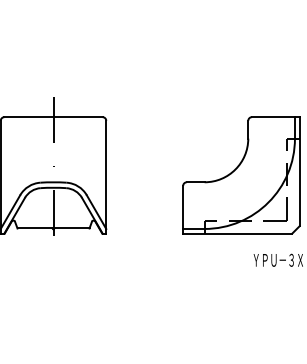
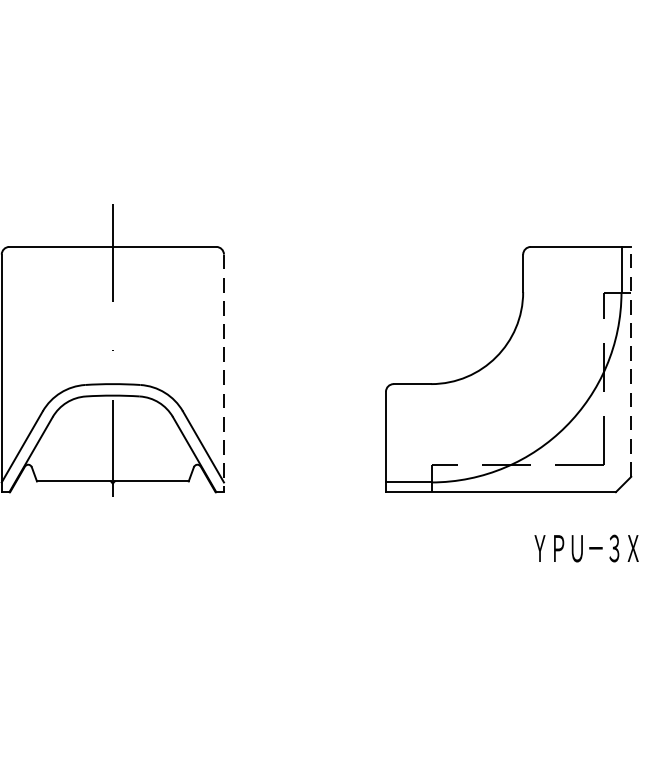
line: (299, 171) -> (631, 361), solid -> dashed
line: (106, 177) -> (224, 374), solid -> dashed

